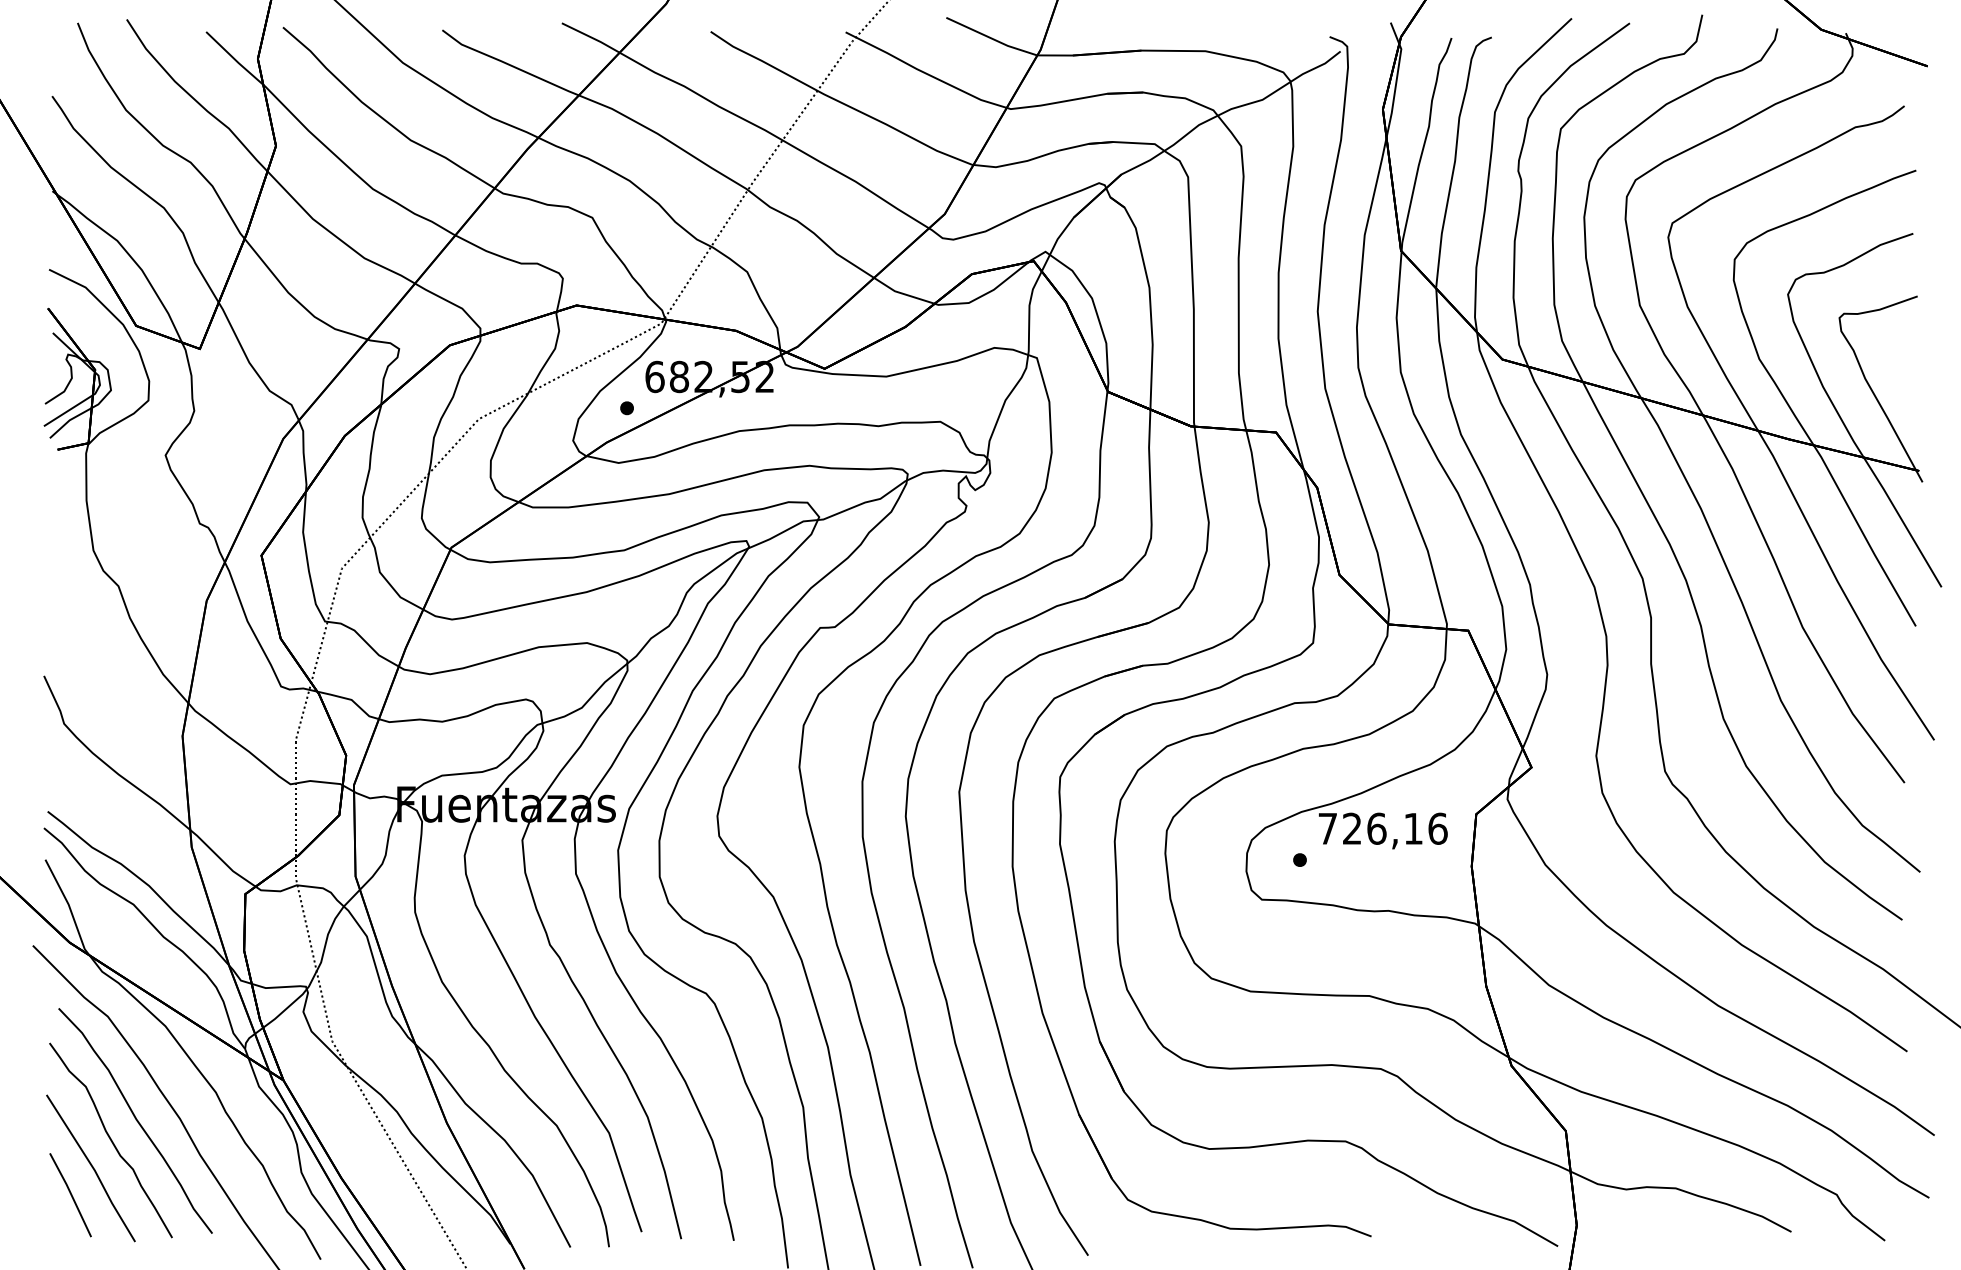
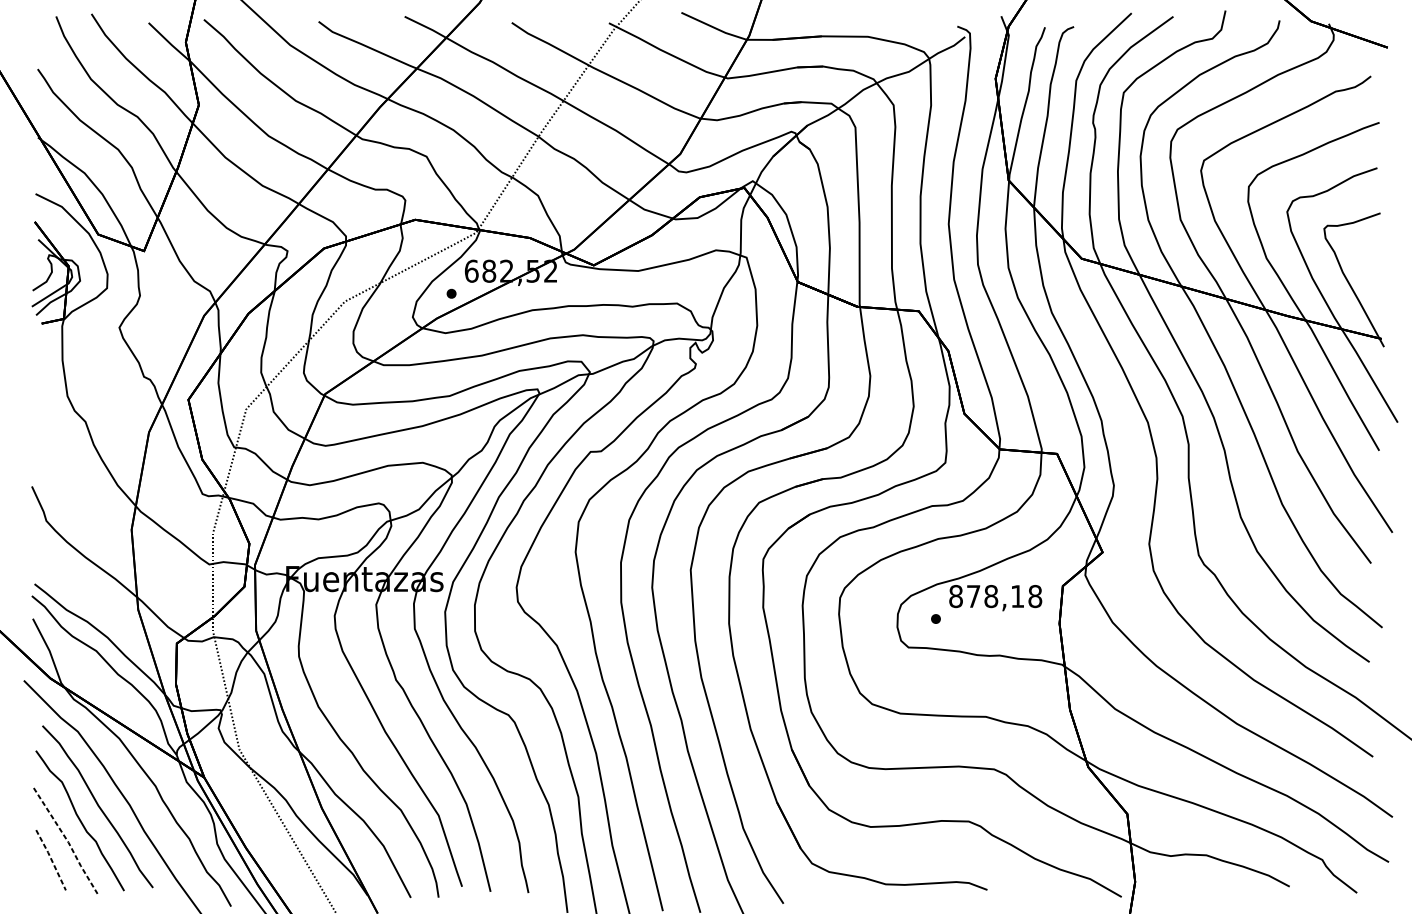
text: (1382, 828) -> (995, 596), 726,16 -> 878,18
line: (93, 1168) -> (67, 841), solid -> dashed
line: (71, 1194) -> (51, 859), solid -> dashed

